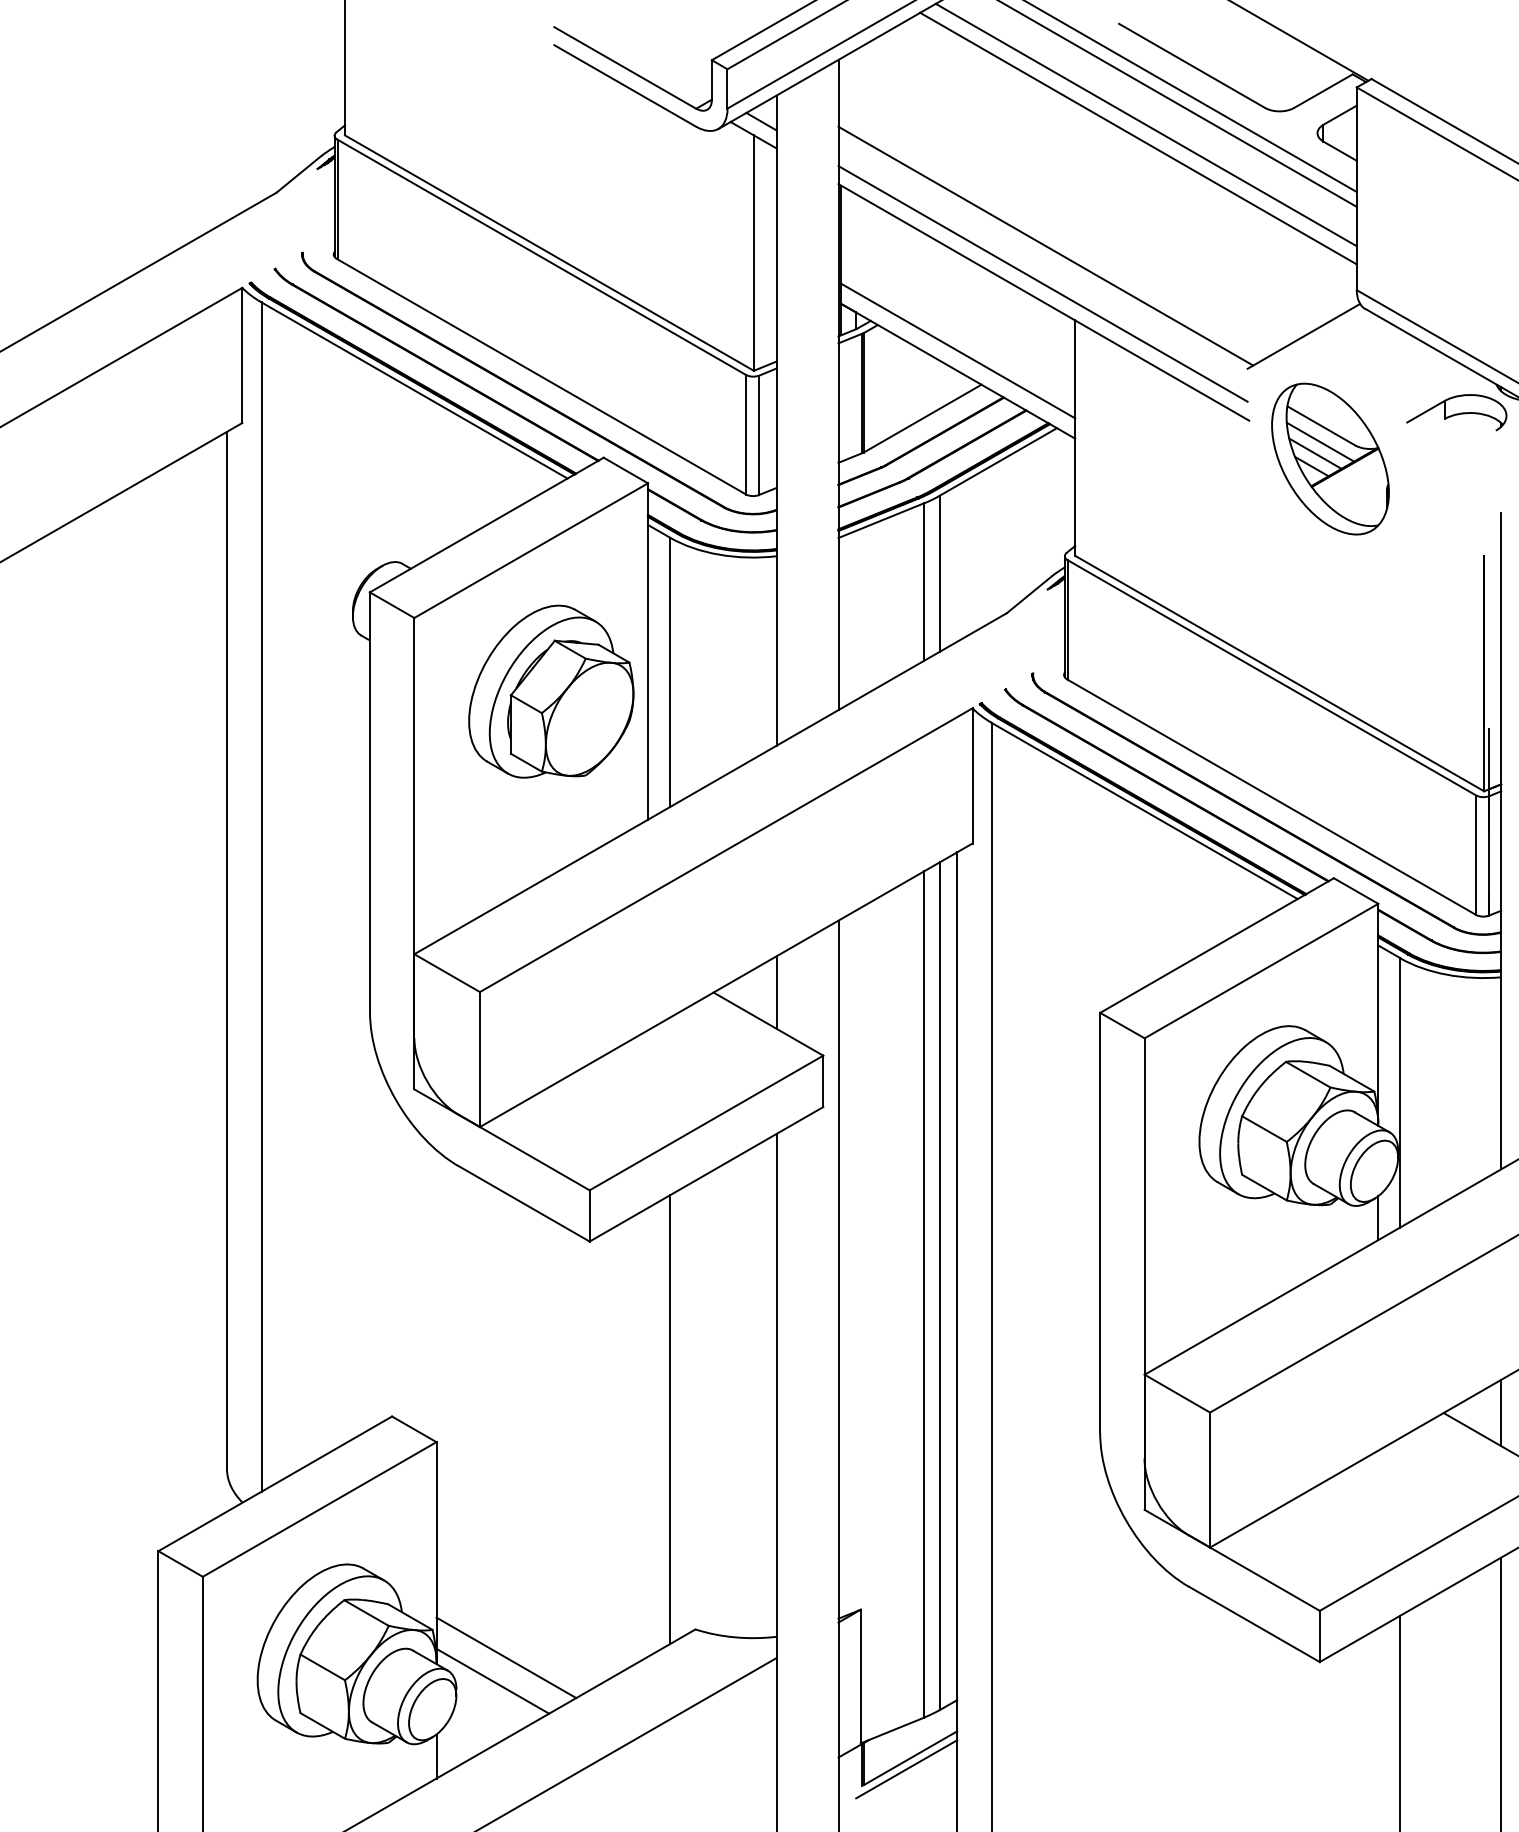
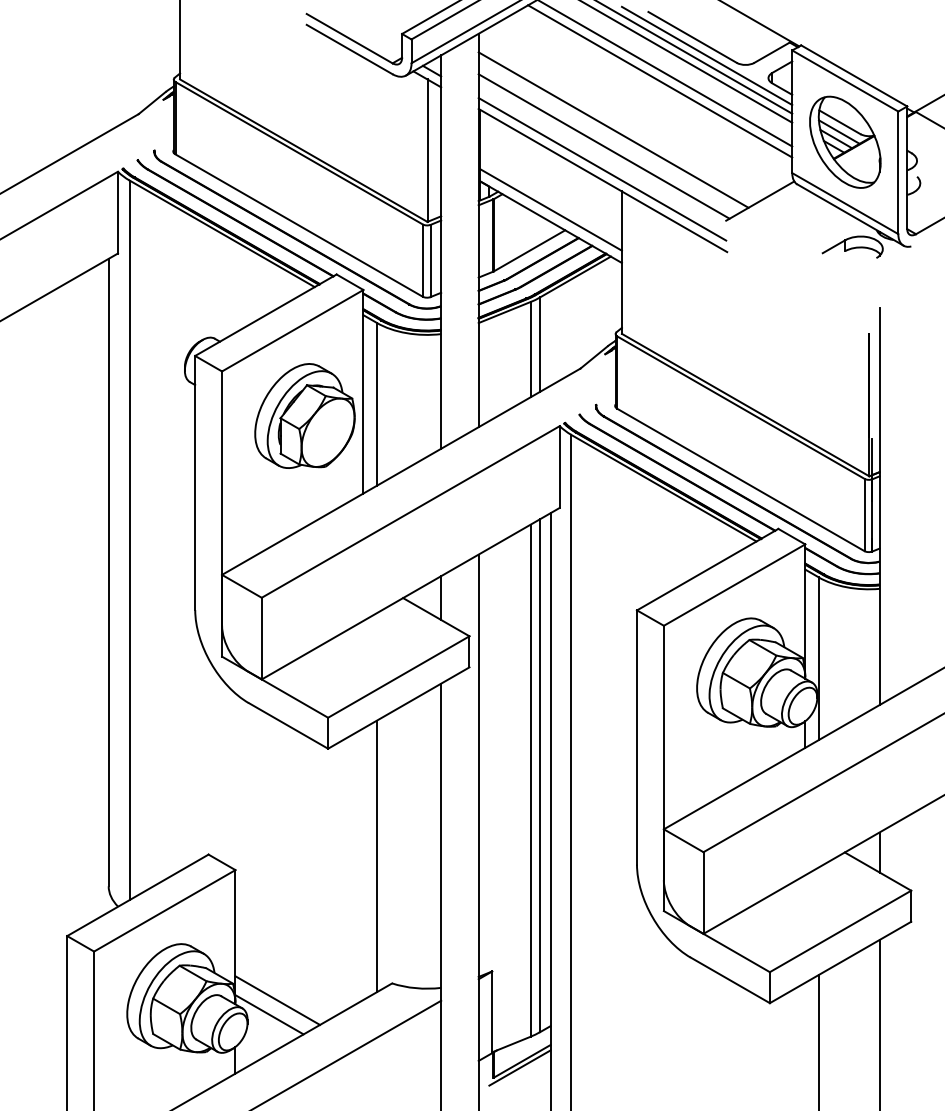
line: (1215, 95) -> (706, 55), added
line: (1061, 218) -> (613, 129), added
part: (1330, 457) -> (845, 141), moved

